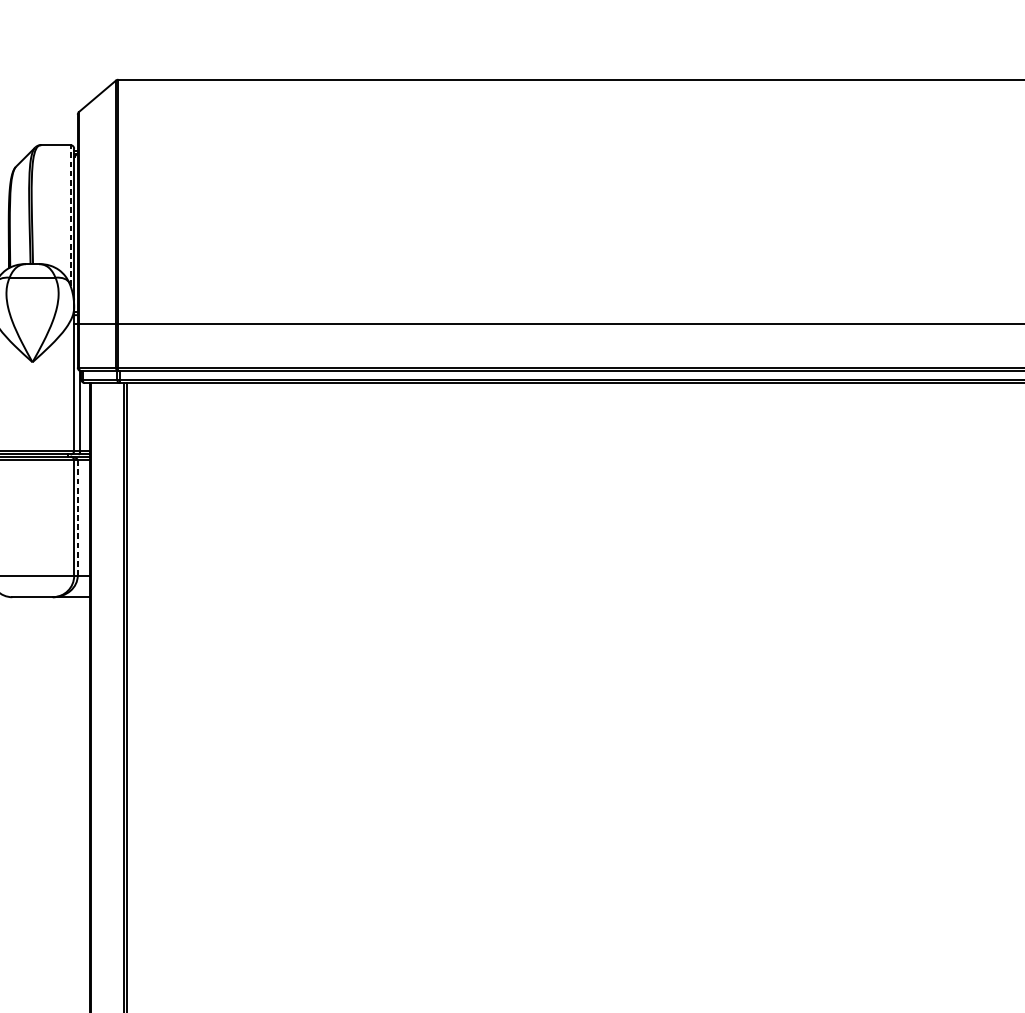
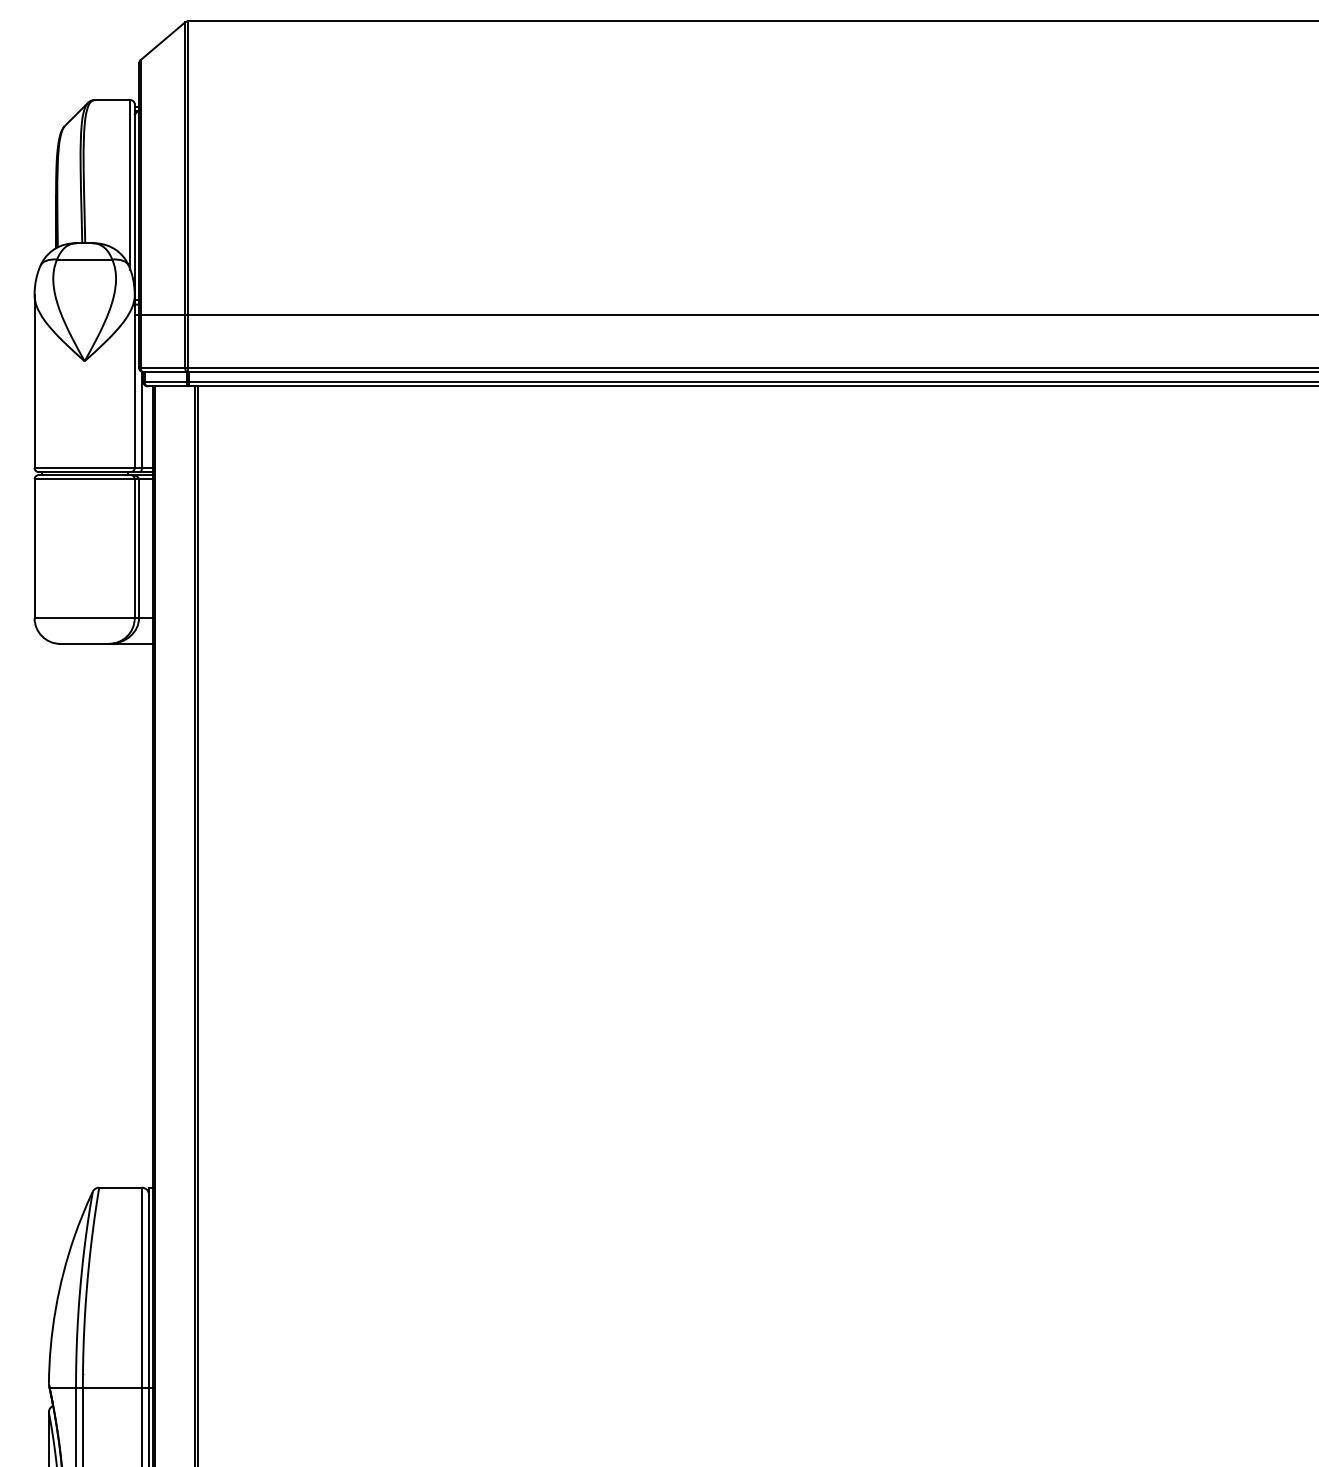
line: (70, 215) -> (130, 184), dashed -> solid
line: (78, 517) -> (139, 548), dashed -> solid

